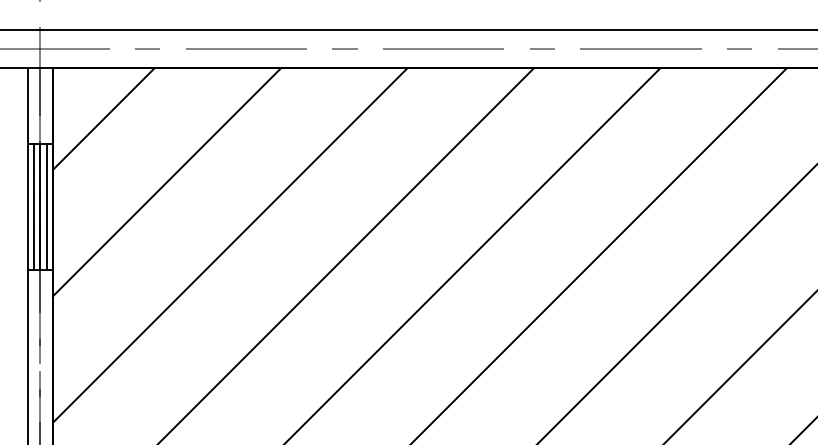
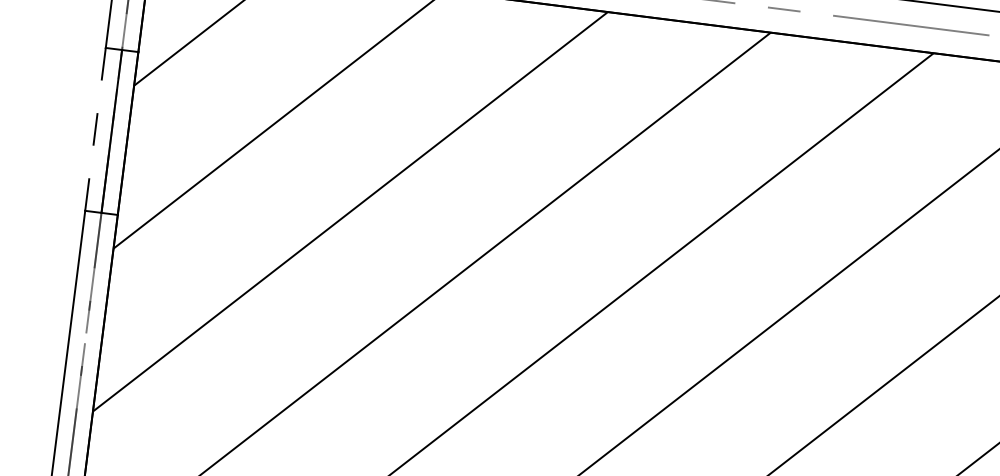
line: (34, 206) -> (104, 129), removed
line: (46, 206) -> (119, 131), removed
line: (27, 207) -> (95, 130), solid -> dashed

